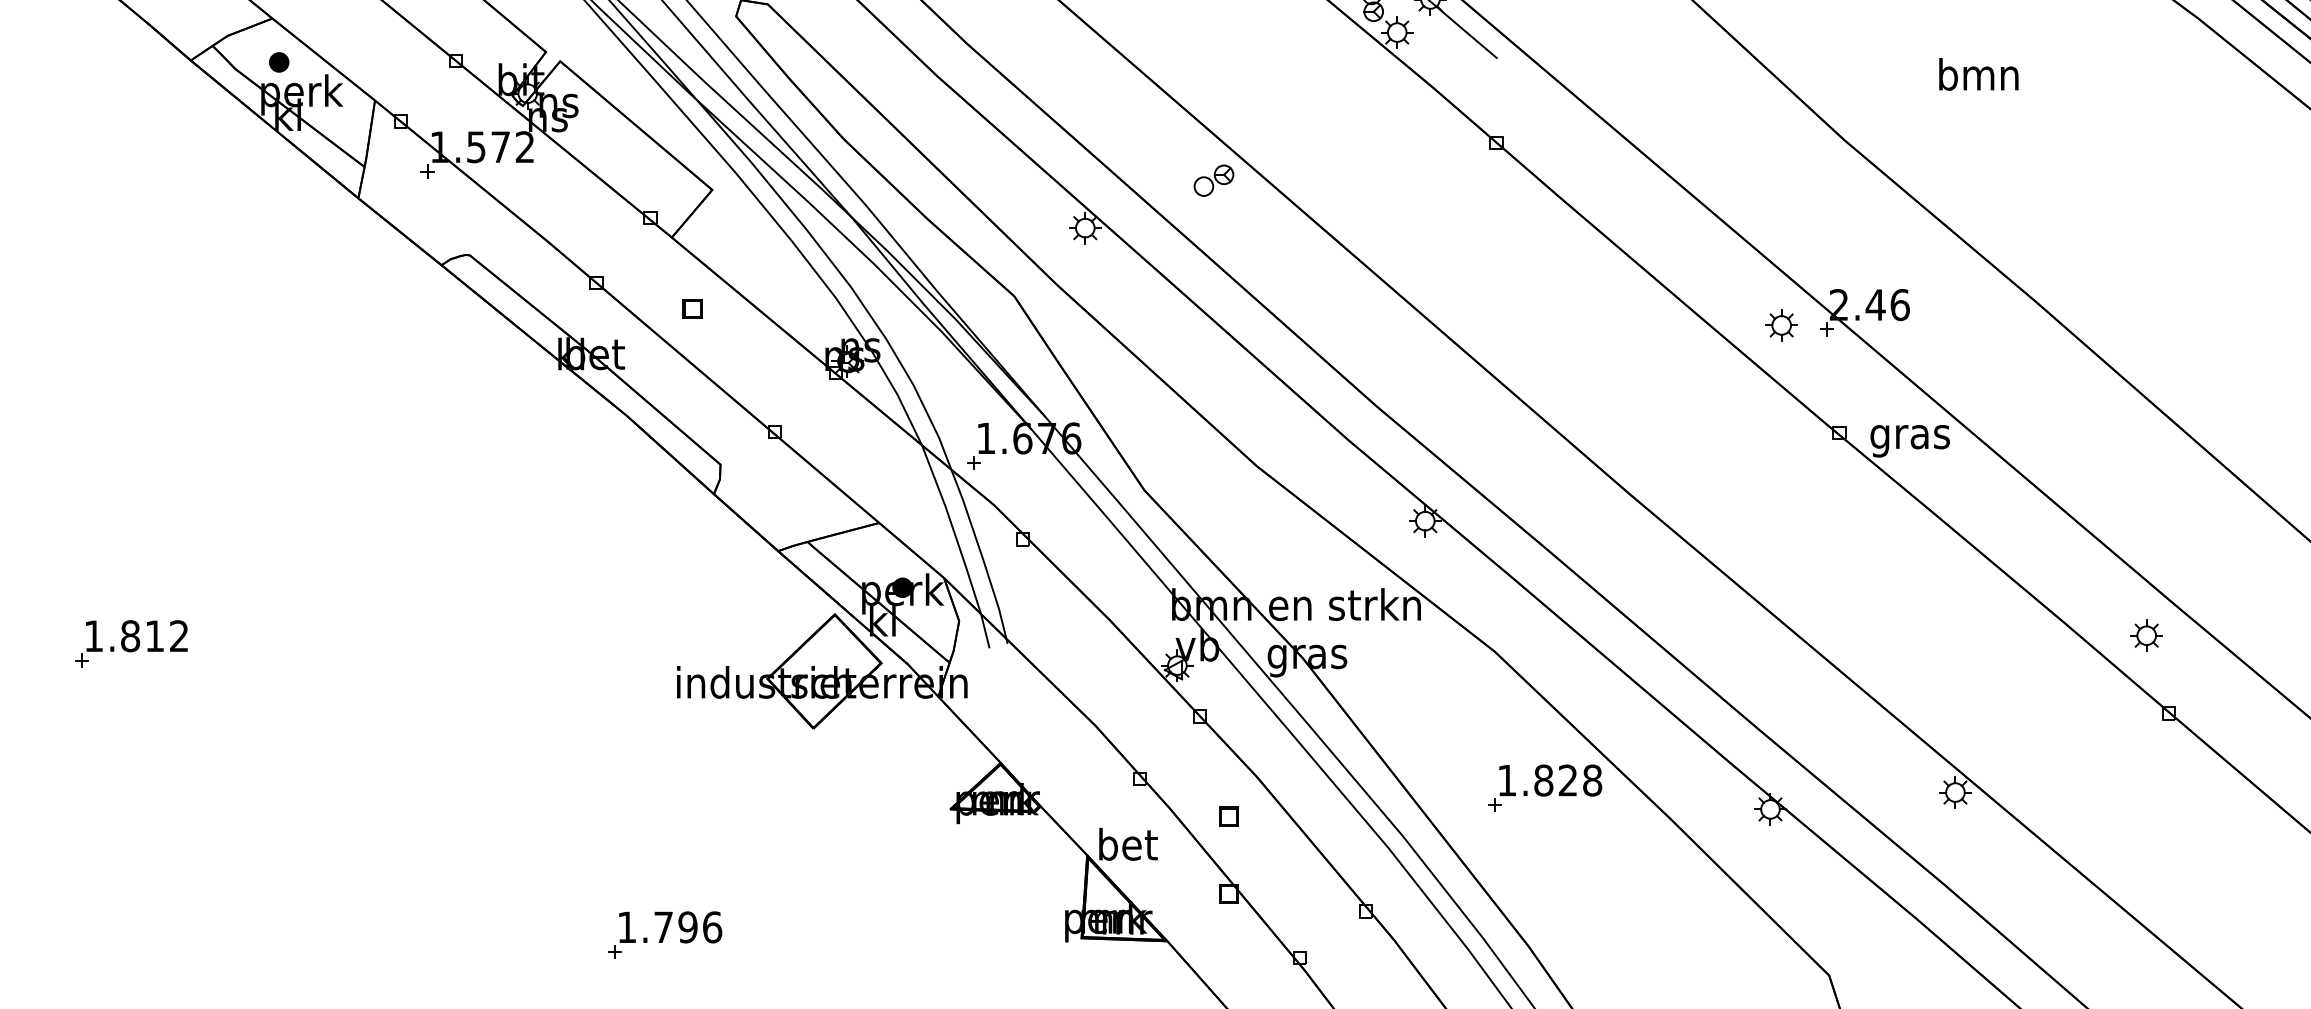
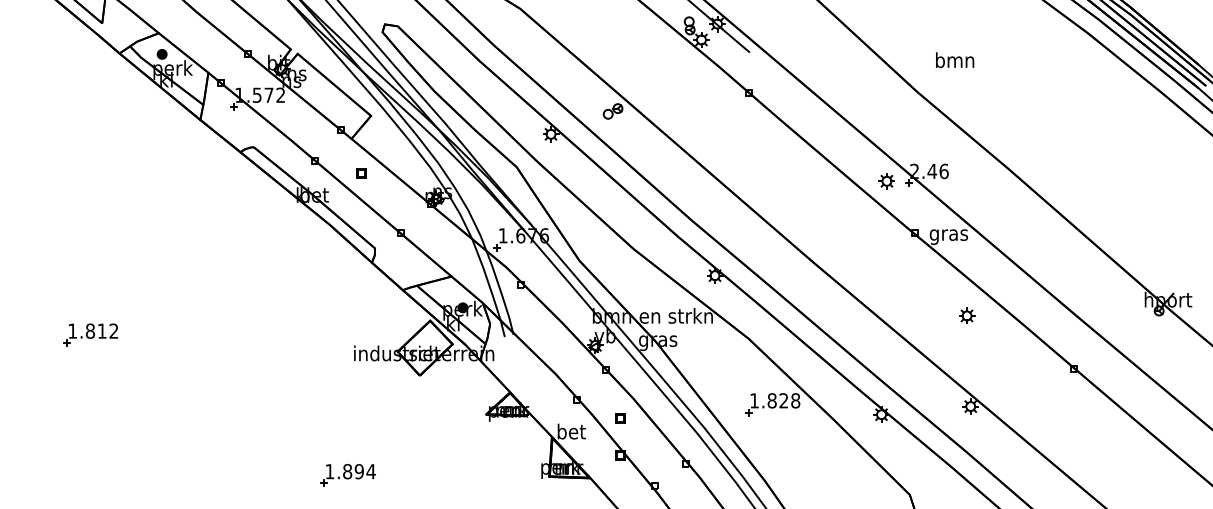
text: (1979, 72) -> (955, 59), moved
part: (2147, 634) -> (967, 315), moved
text: (688, 927) -> (359, 471), 1.796 -> 1.894

